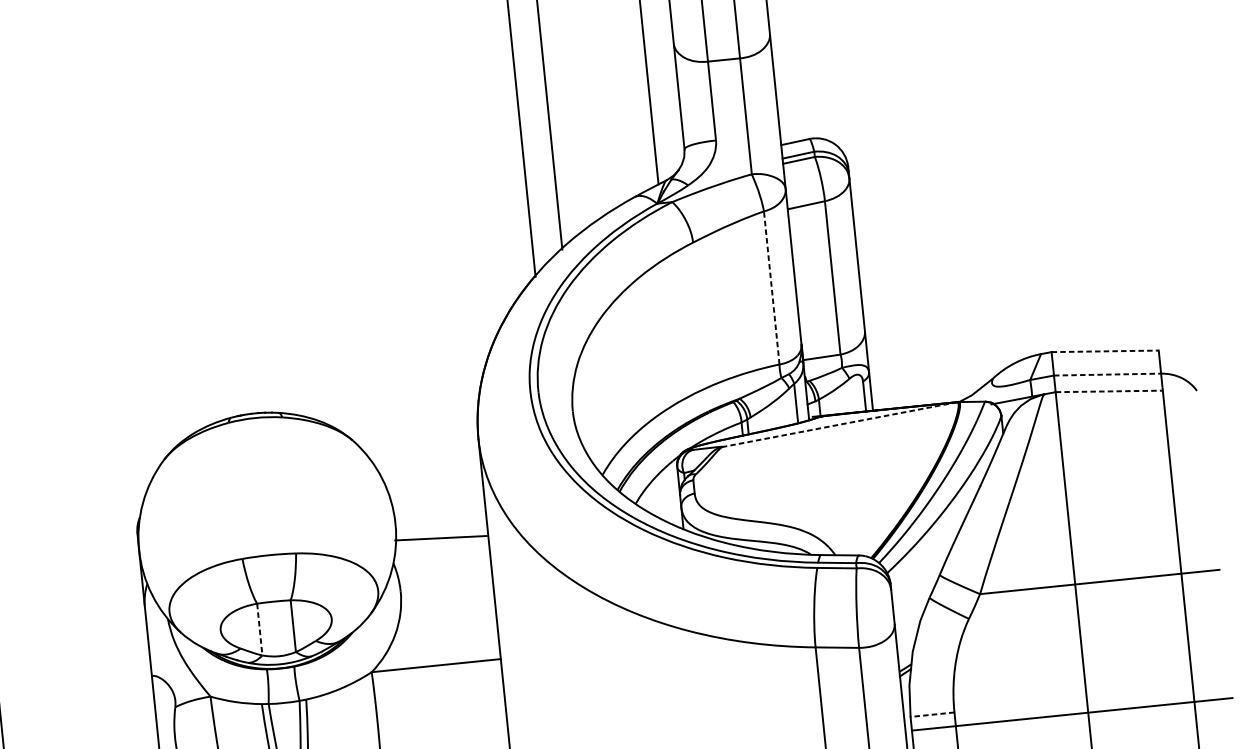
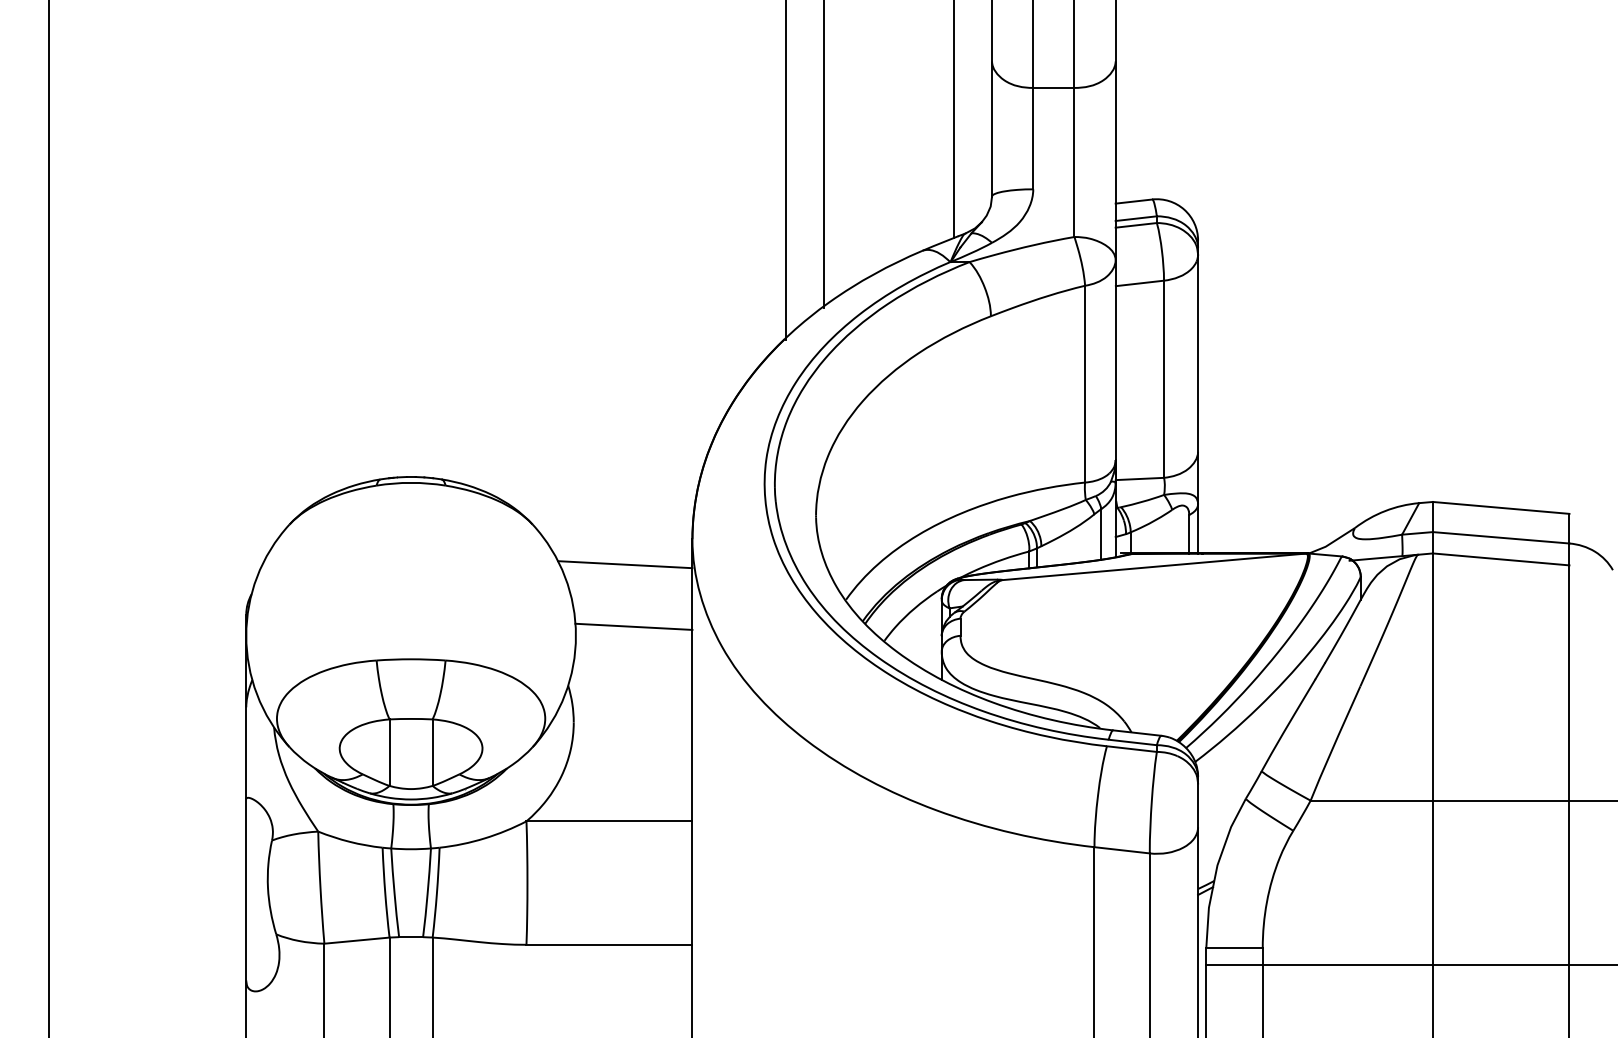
line: (771, 287) -> (1085, 383), dashed -> solid
line: (1105, 351) -> (1501, 507), dashed -> solid
line: (1107, 374) -> (1501, 537), dashed -> solid
line: (1109, 391) -> (1501, 559), dashed -> solid
line: (840, 424) -> (1154, 566), dashed -> solid
line: (428, 464) -> (625, 564), added
line: (440, 537) -> (633, 626), moved
line: (259, 630) -> (389, 753), dashed -> solid
line: (932, 714) -> (1234, 947), dashed -> solid

